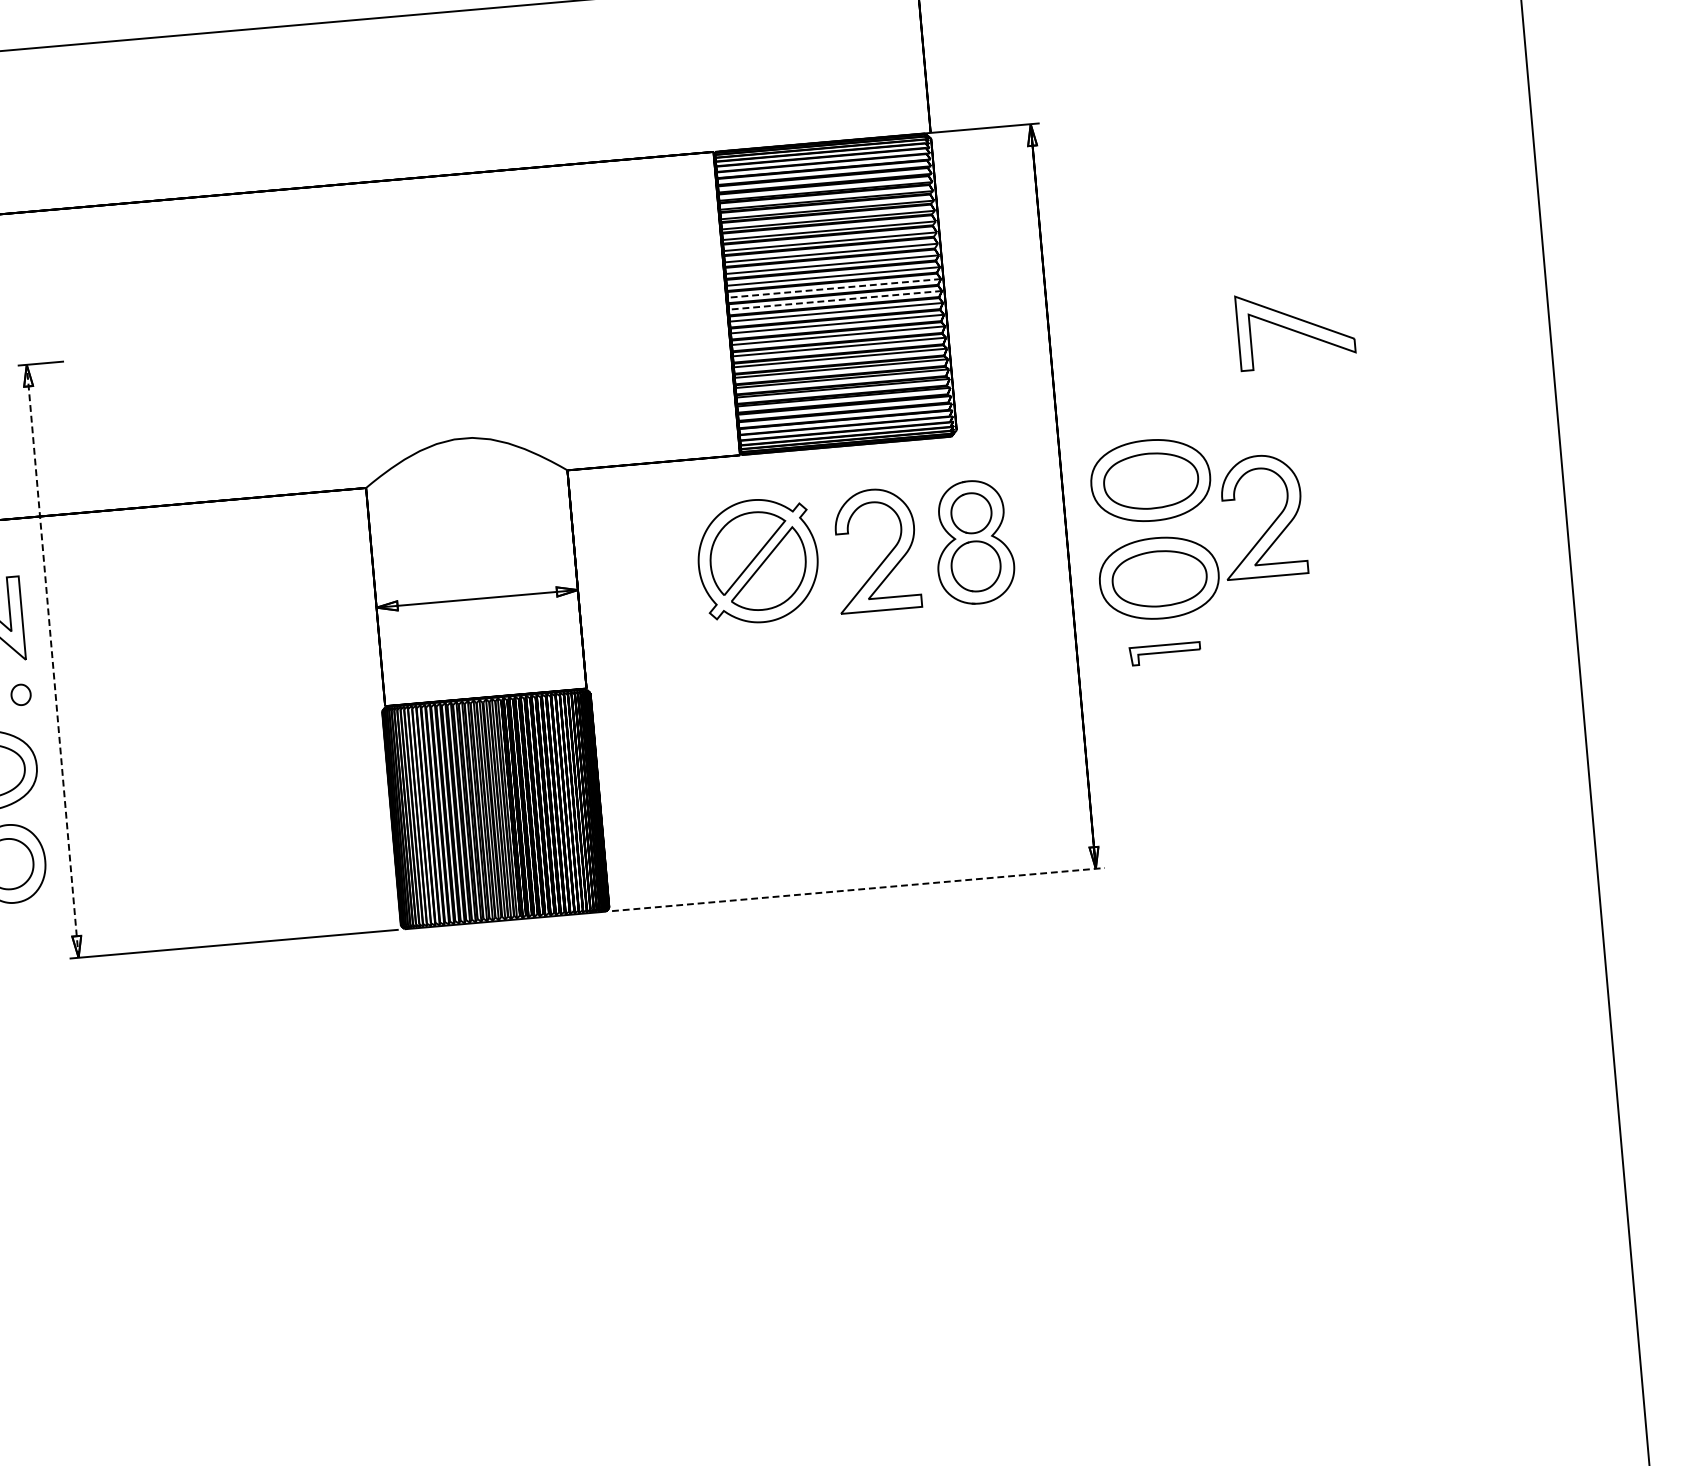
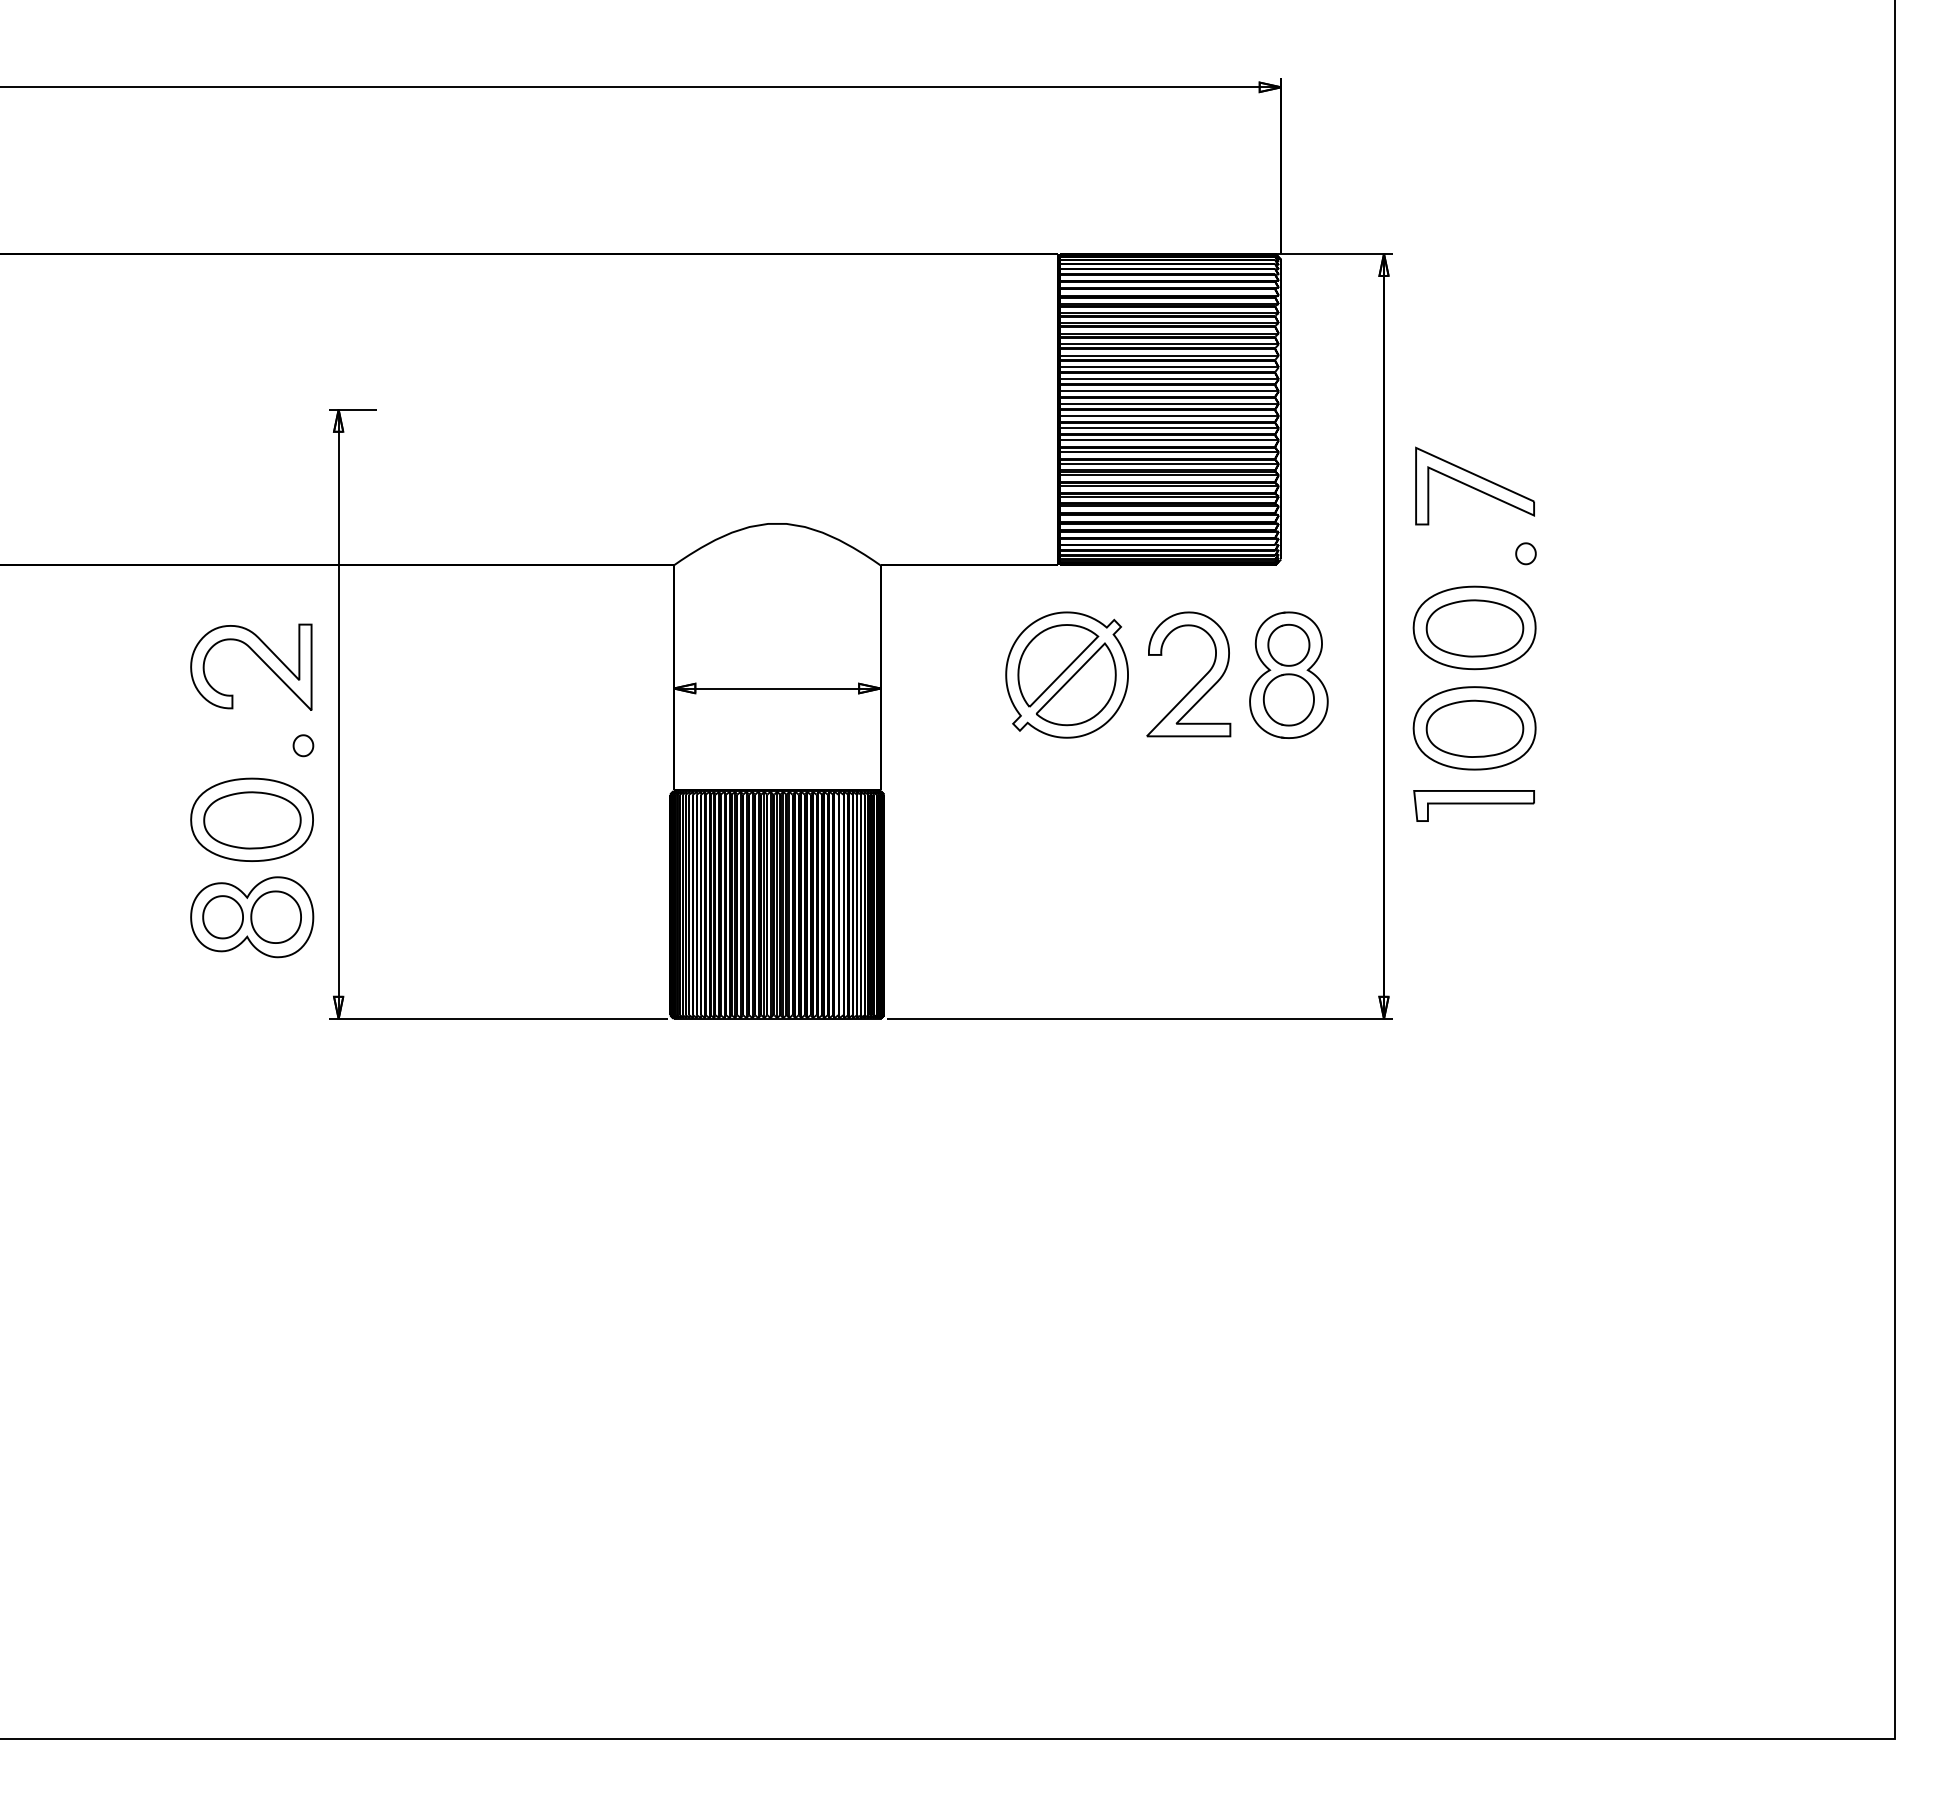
line: (834, 288) -> (1169, 403), dashed -> solid
line: (835, 300) -> (1169, 416), dashed -> solid
part: (1295, 328) -> (1474, 485), moved
part: (1193, 403) -> (1525, 553), added
part: (1272, 523) -> (1594, 682), removed
part: (1164, 653) -> (1473, 805), size x1.67
line: (52, 661) -> (338, 714), dashed -> solid
line: (858, 889) -> (1140, 1018), dashed -> solid

